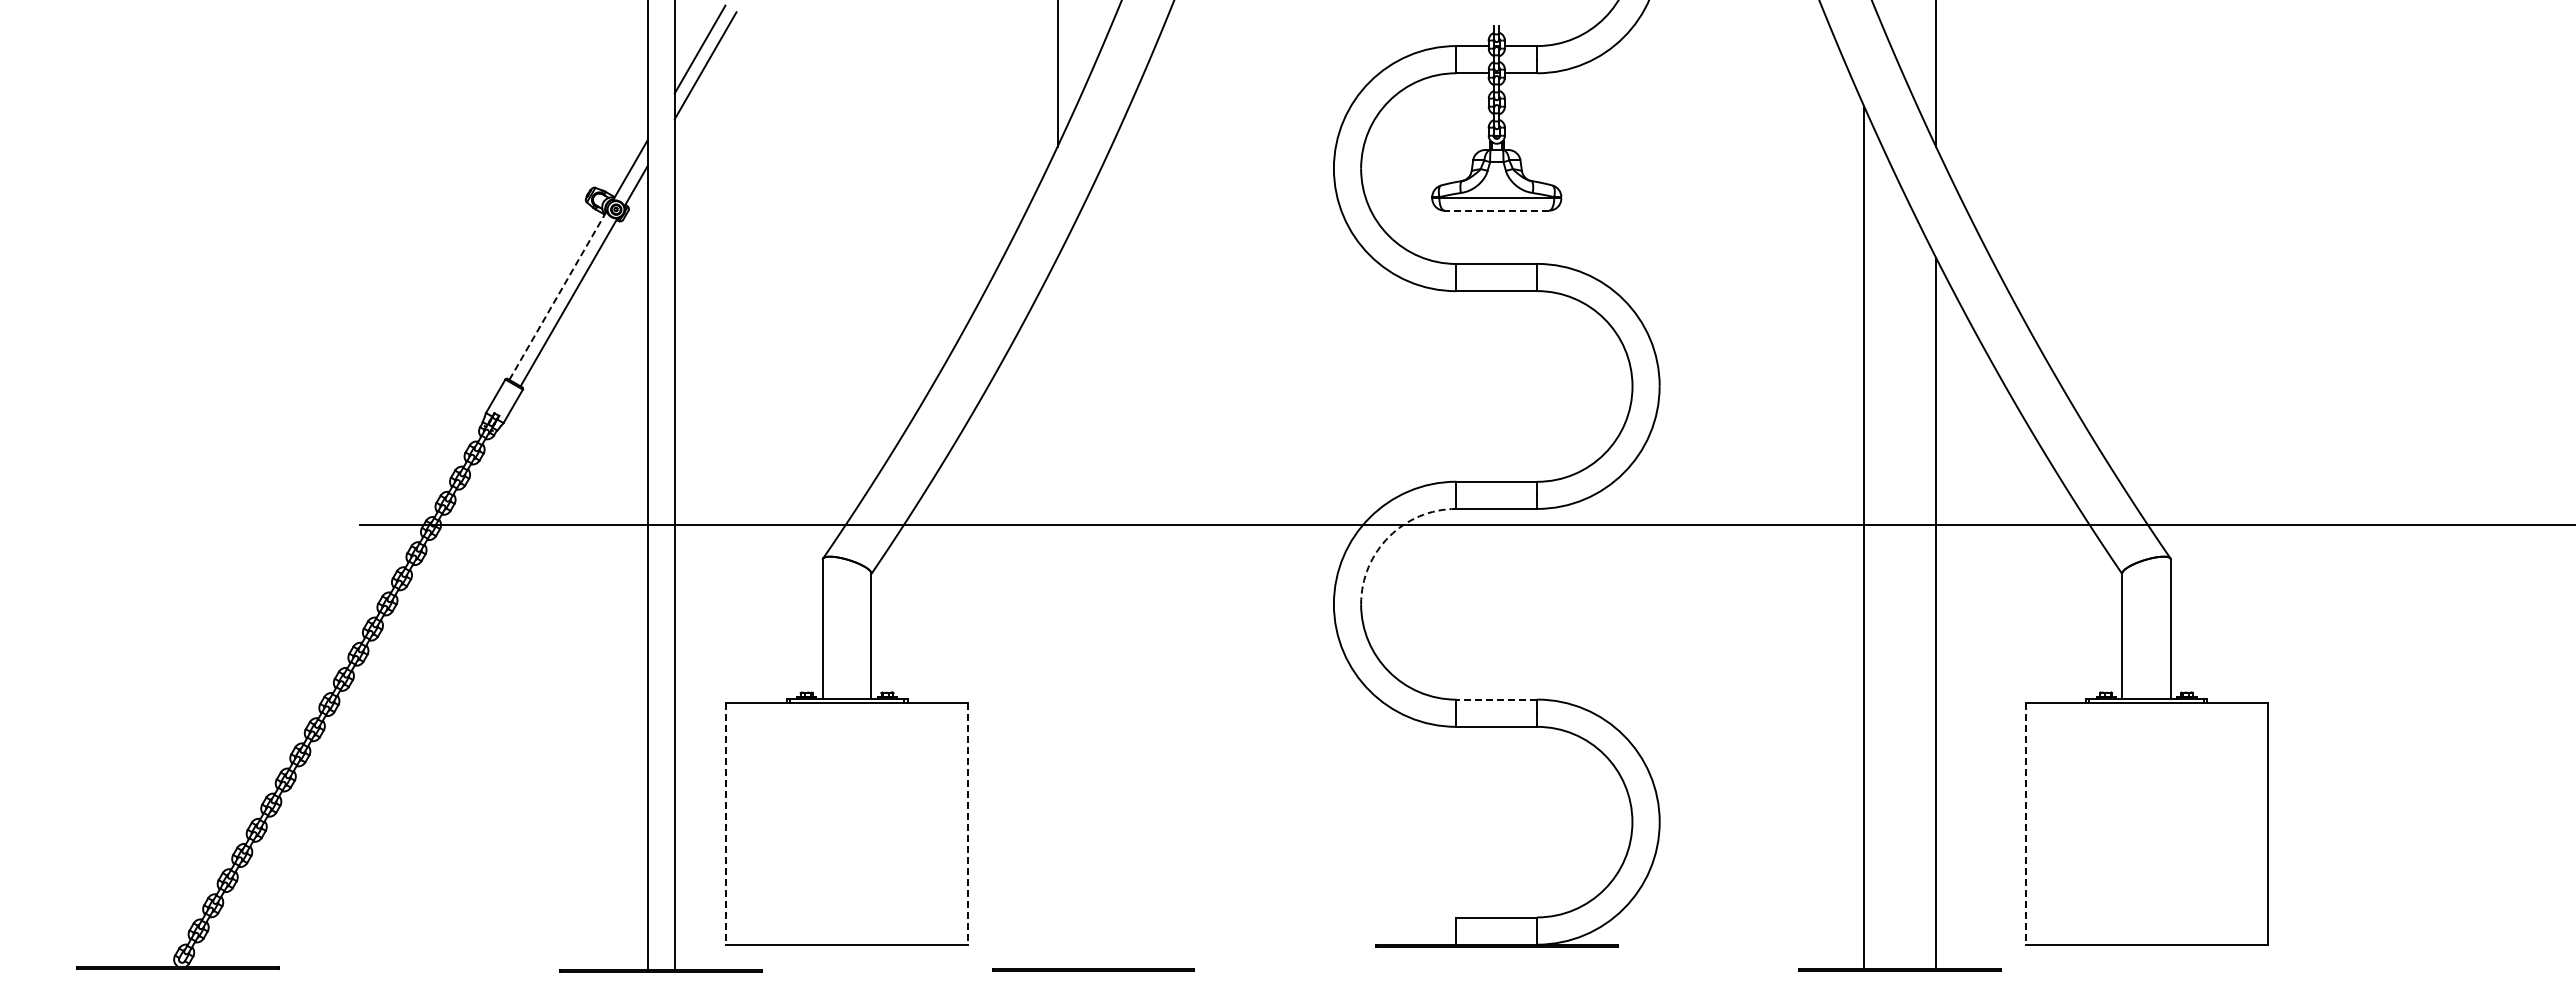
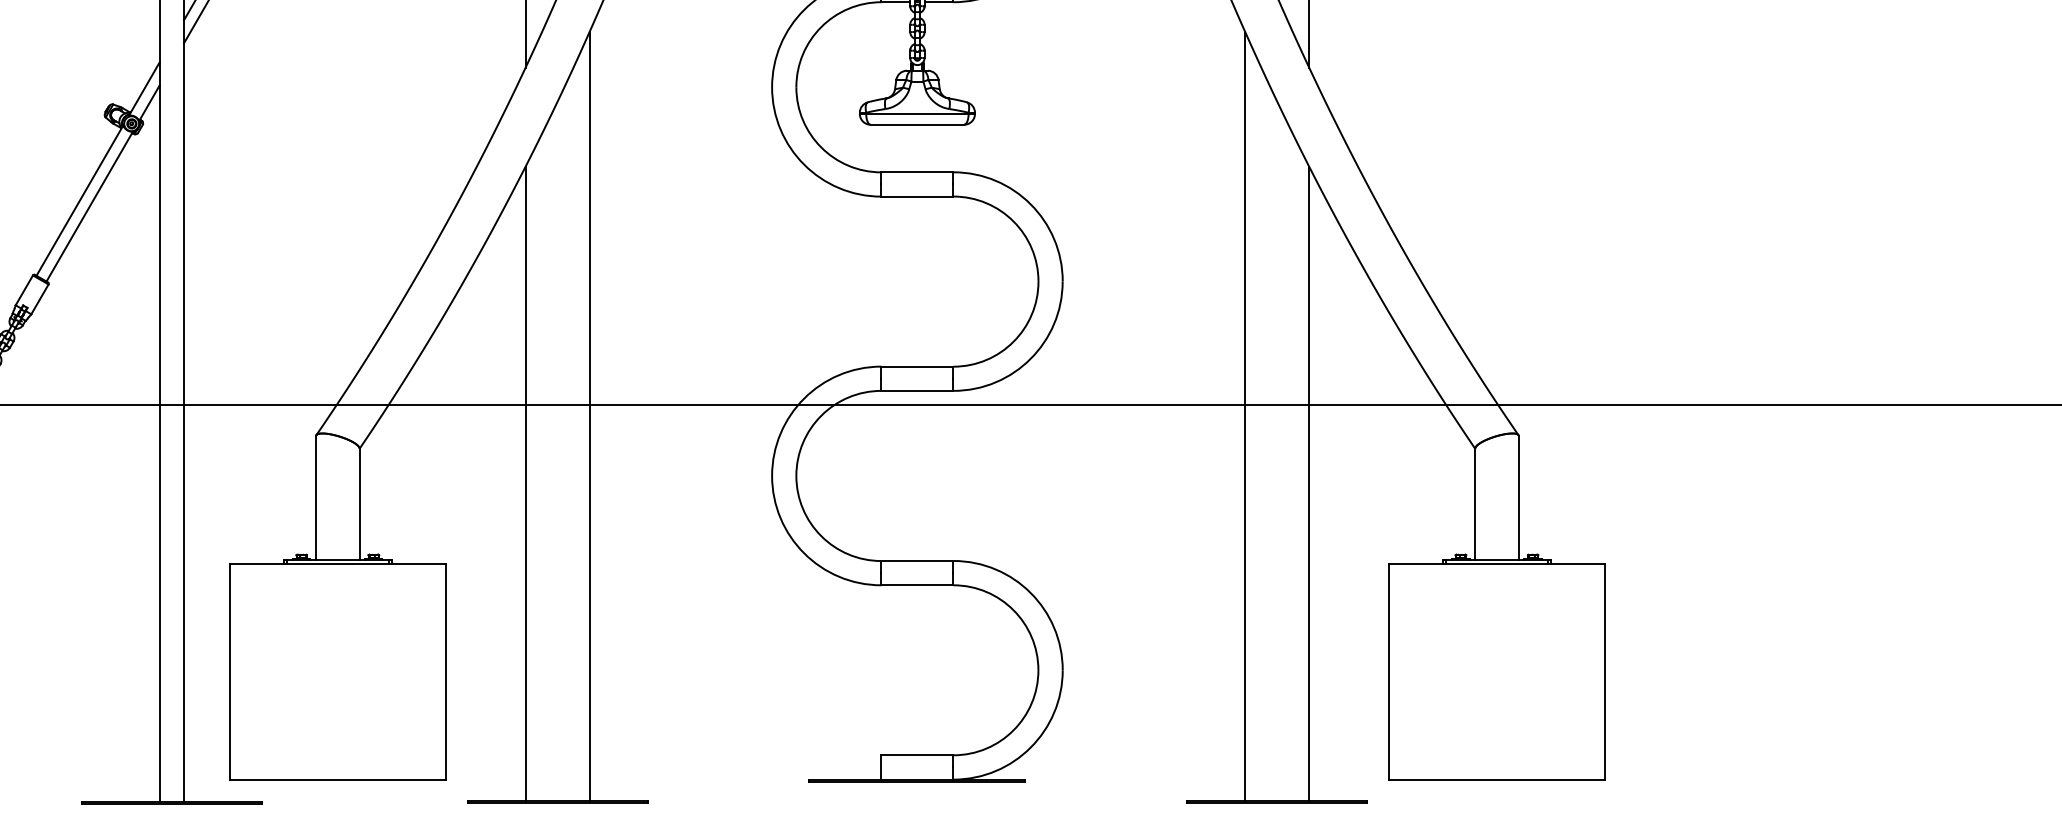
line: (1496, 210) -> (917, 124), dashed -> solid
line: (557, 296) -> (79, 201), dashed -> solid
arc: (1389, 536) -> (821, 415), dashed -> solid
line: (1129, 537) -> (589, 416), added
line: (1057, 612) -> (525, 483), added
line: (1496, 699) -> (917, 560), dashed -> solid
line: (726, 824) -> (230, 672), dashed -> solid
line: (968, 824) -> (446, 672), dashed -> solid
line: (2025, 824) -> (1389, 672), dashed -> solid

